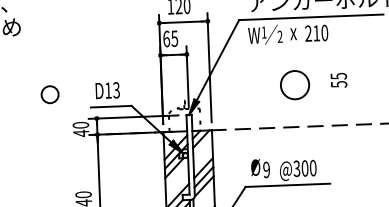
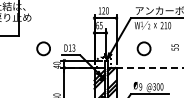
circle: (293, 84) -> (143, 48), moved
circle: (49, 93) -> (43, 48), size x1.67

